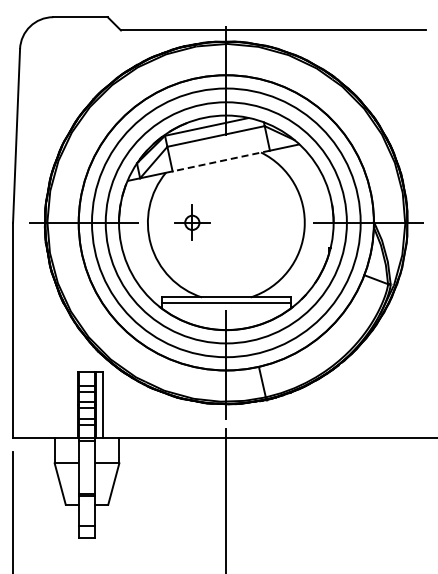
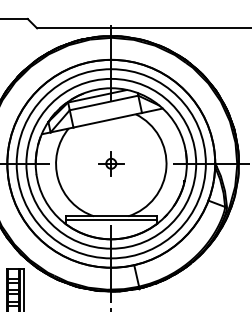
line: (221, 161) -> (107, 120), dashed -> solid
part: (192, 222) -> (111, 163), moved

